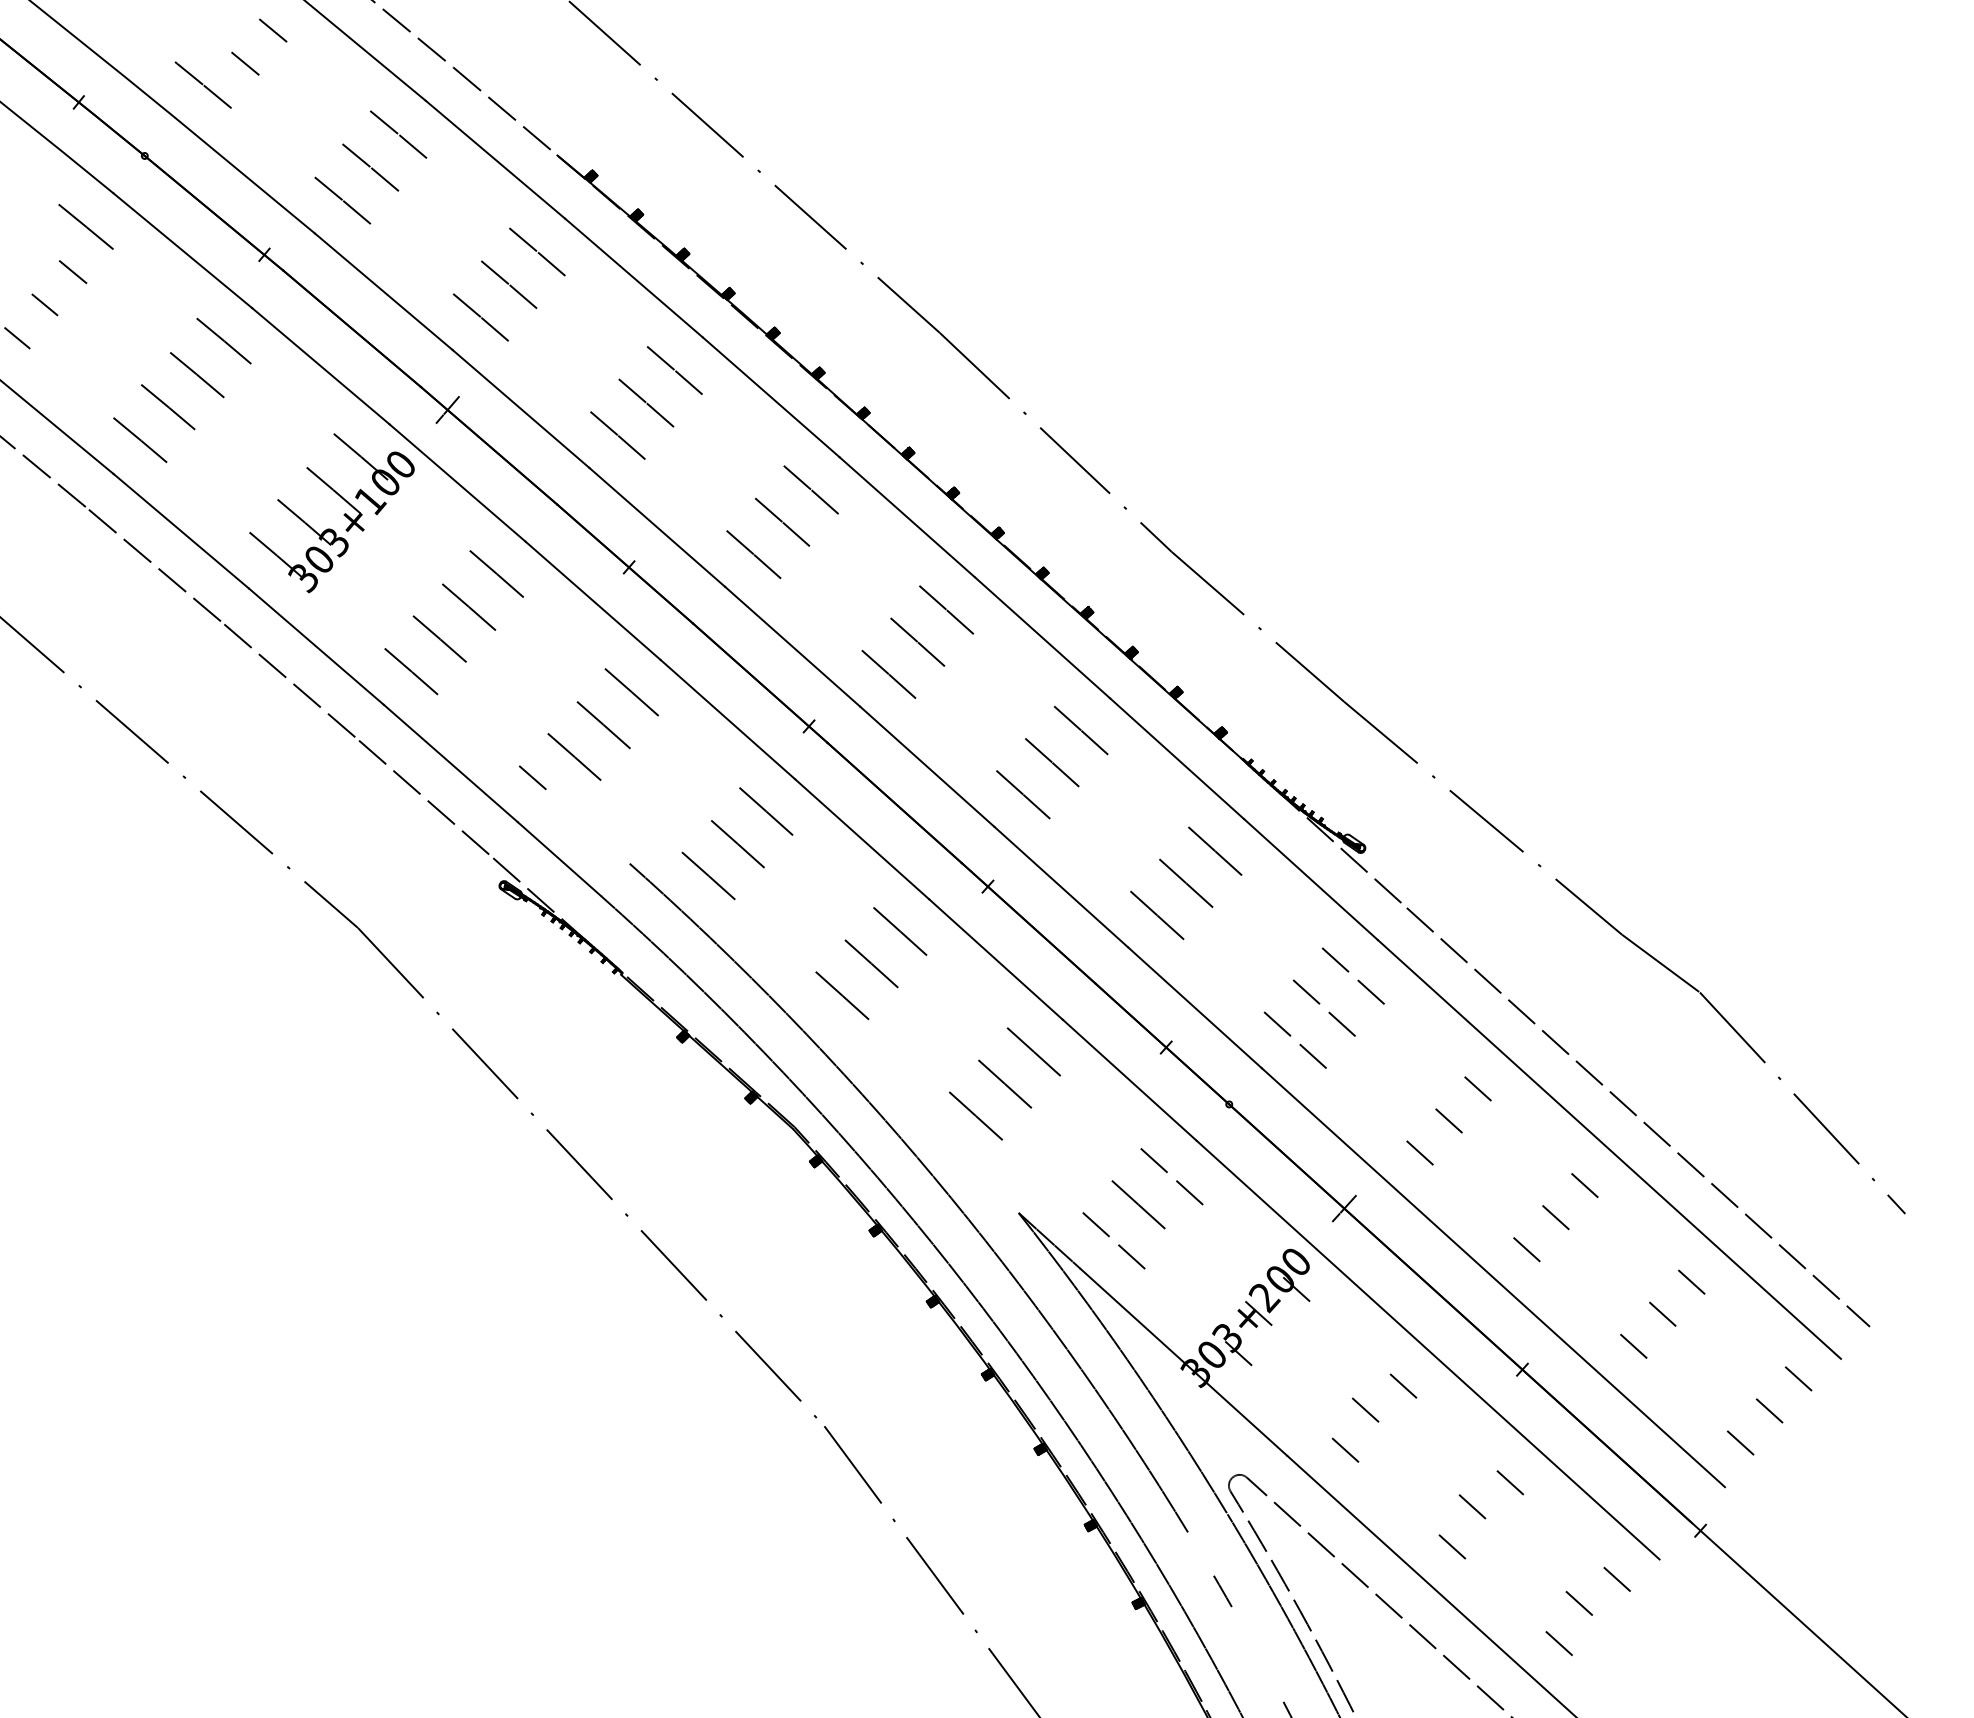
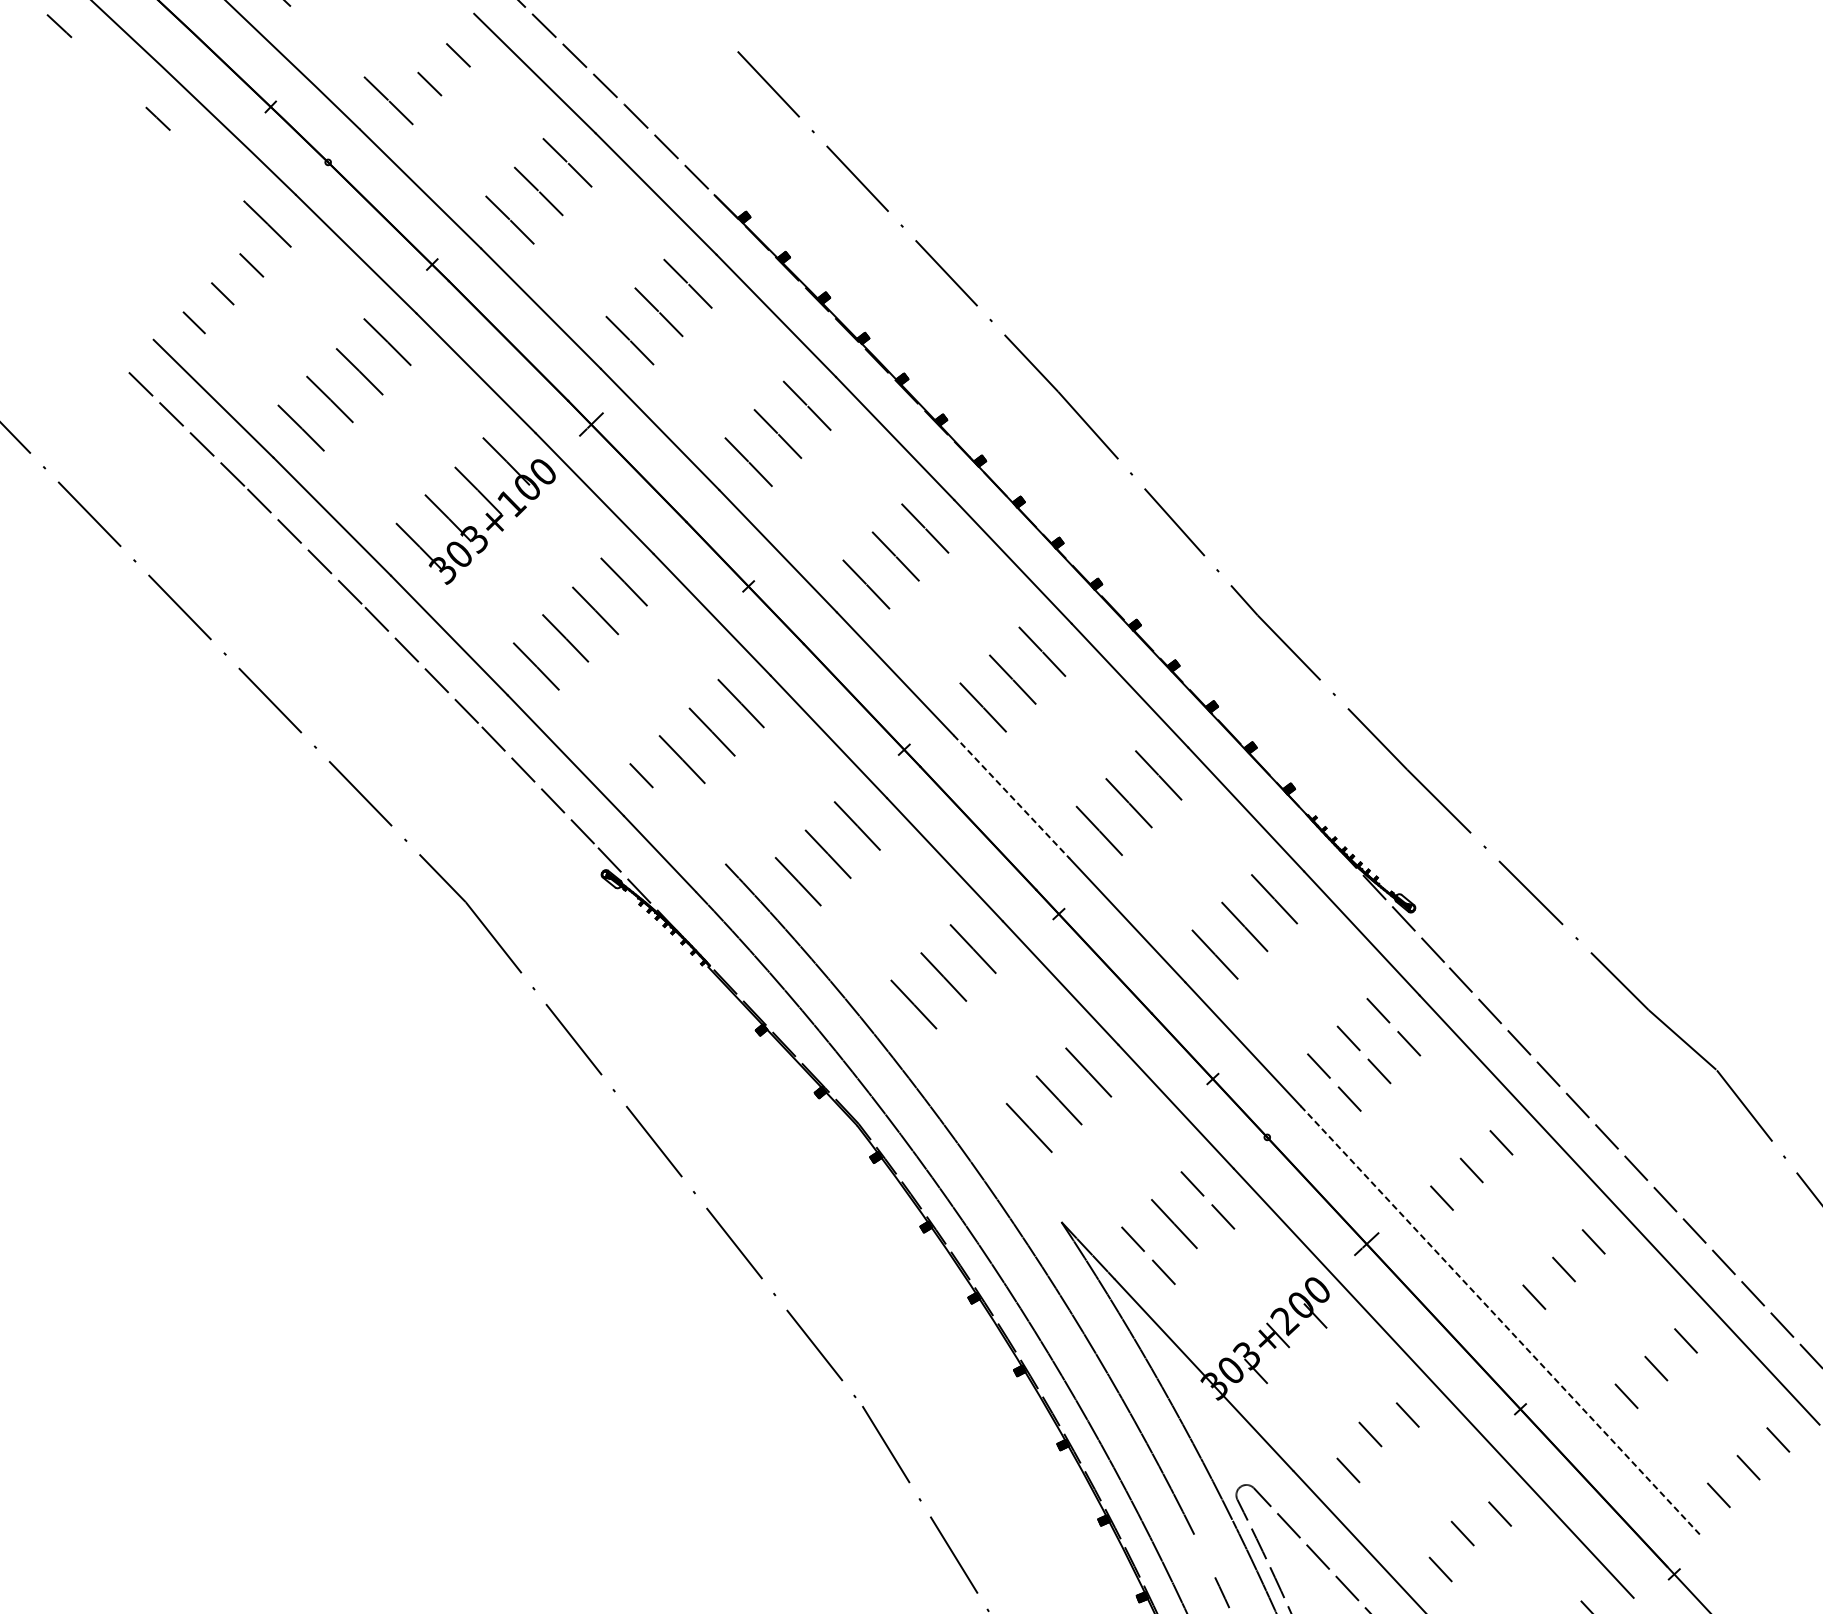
line: (927, 767) -> (1011, 797), solid -> dashed
line: (1493, 1278) -> (1500, 1321), solid -> dashed

